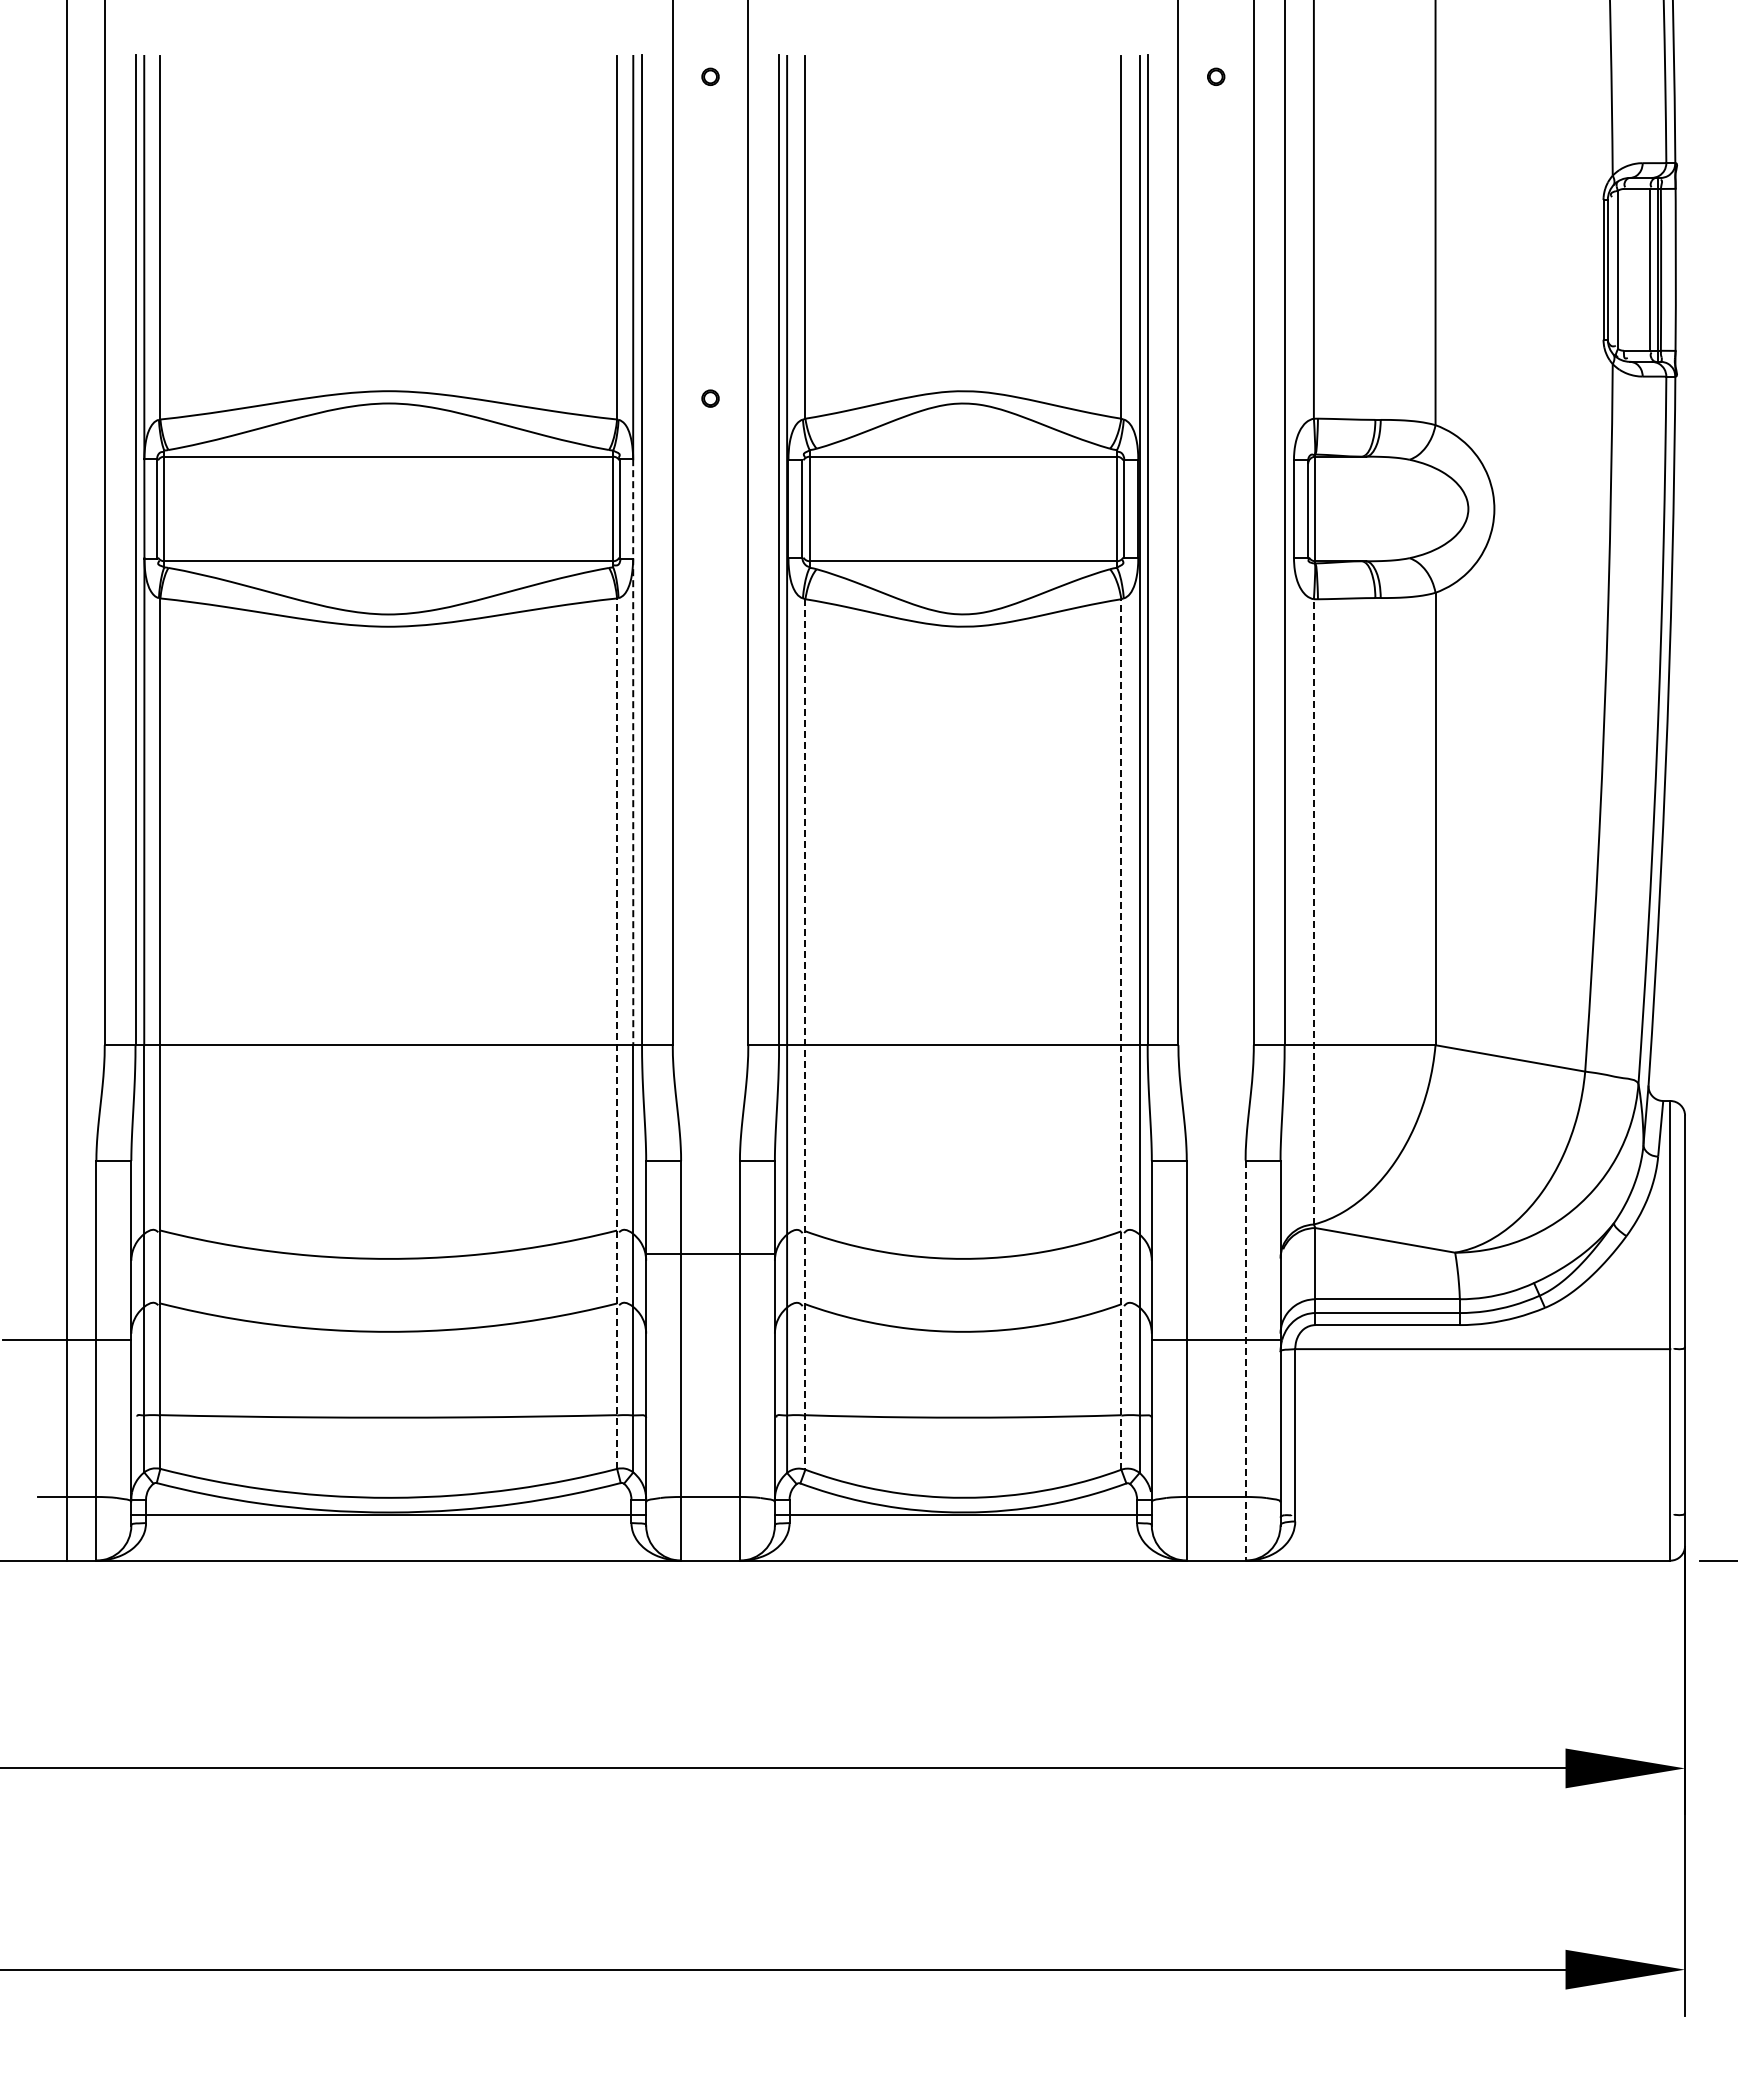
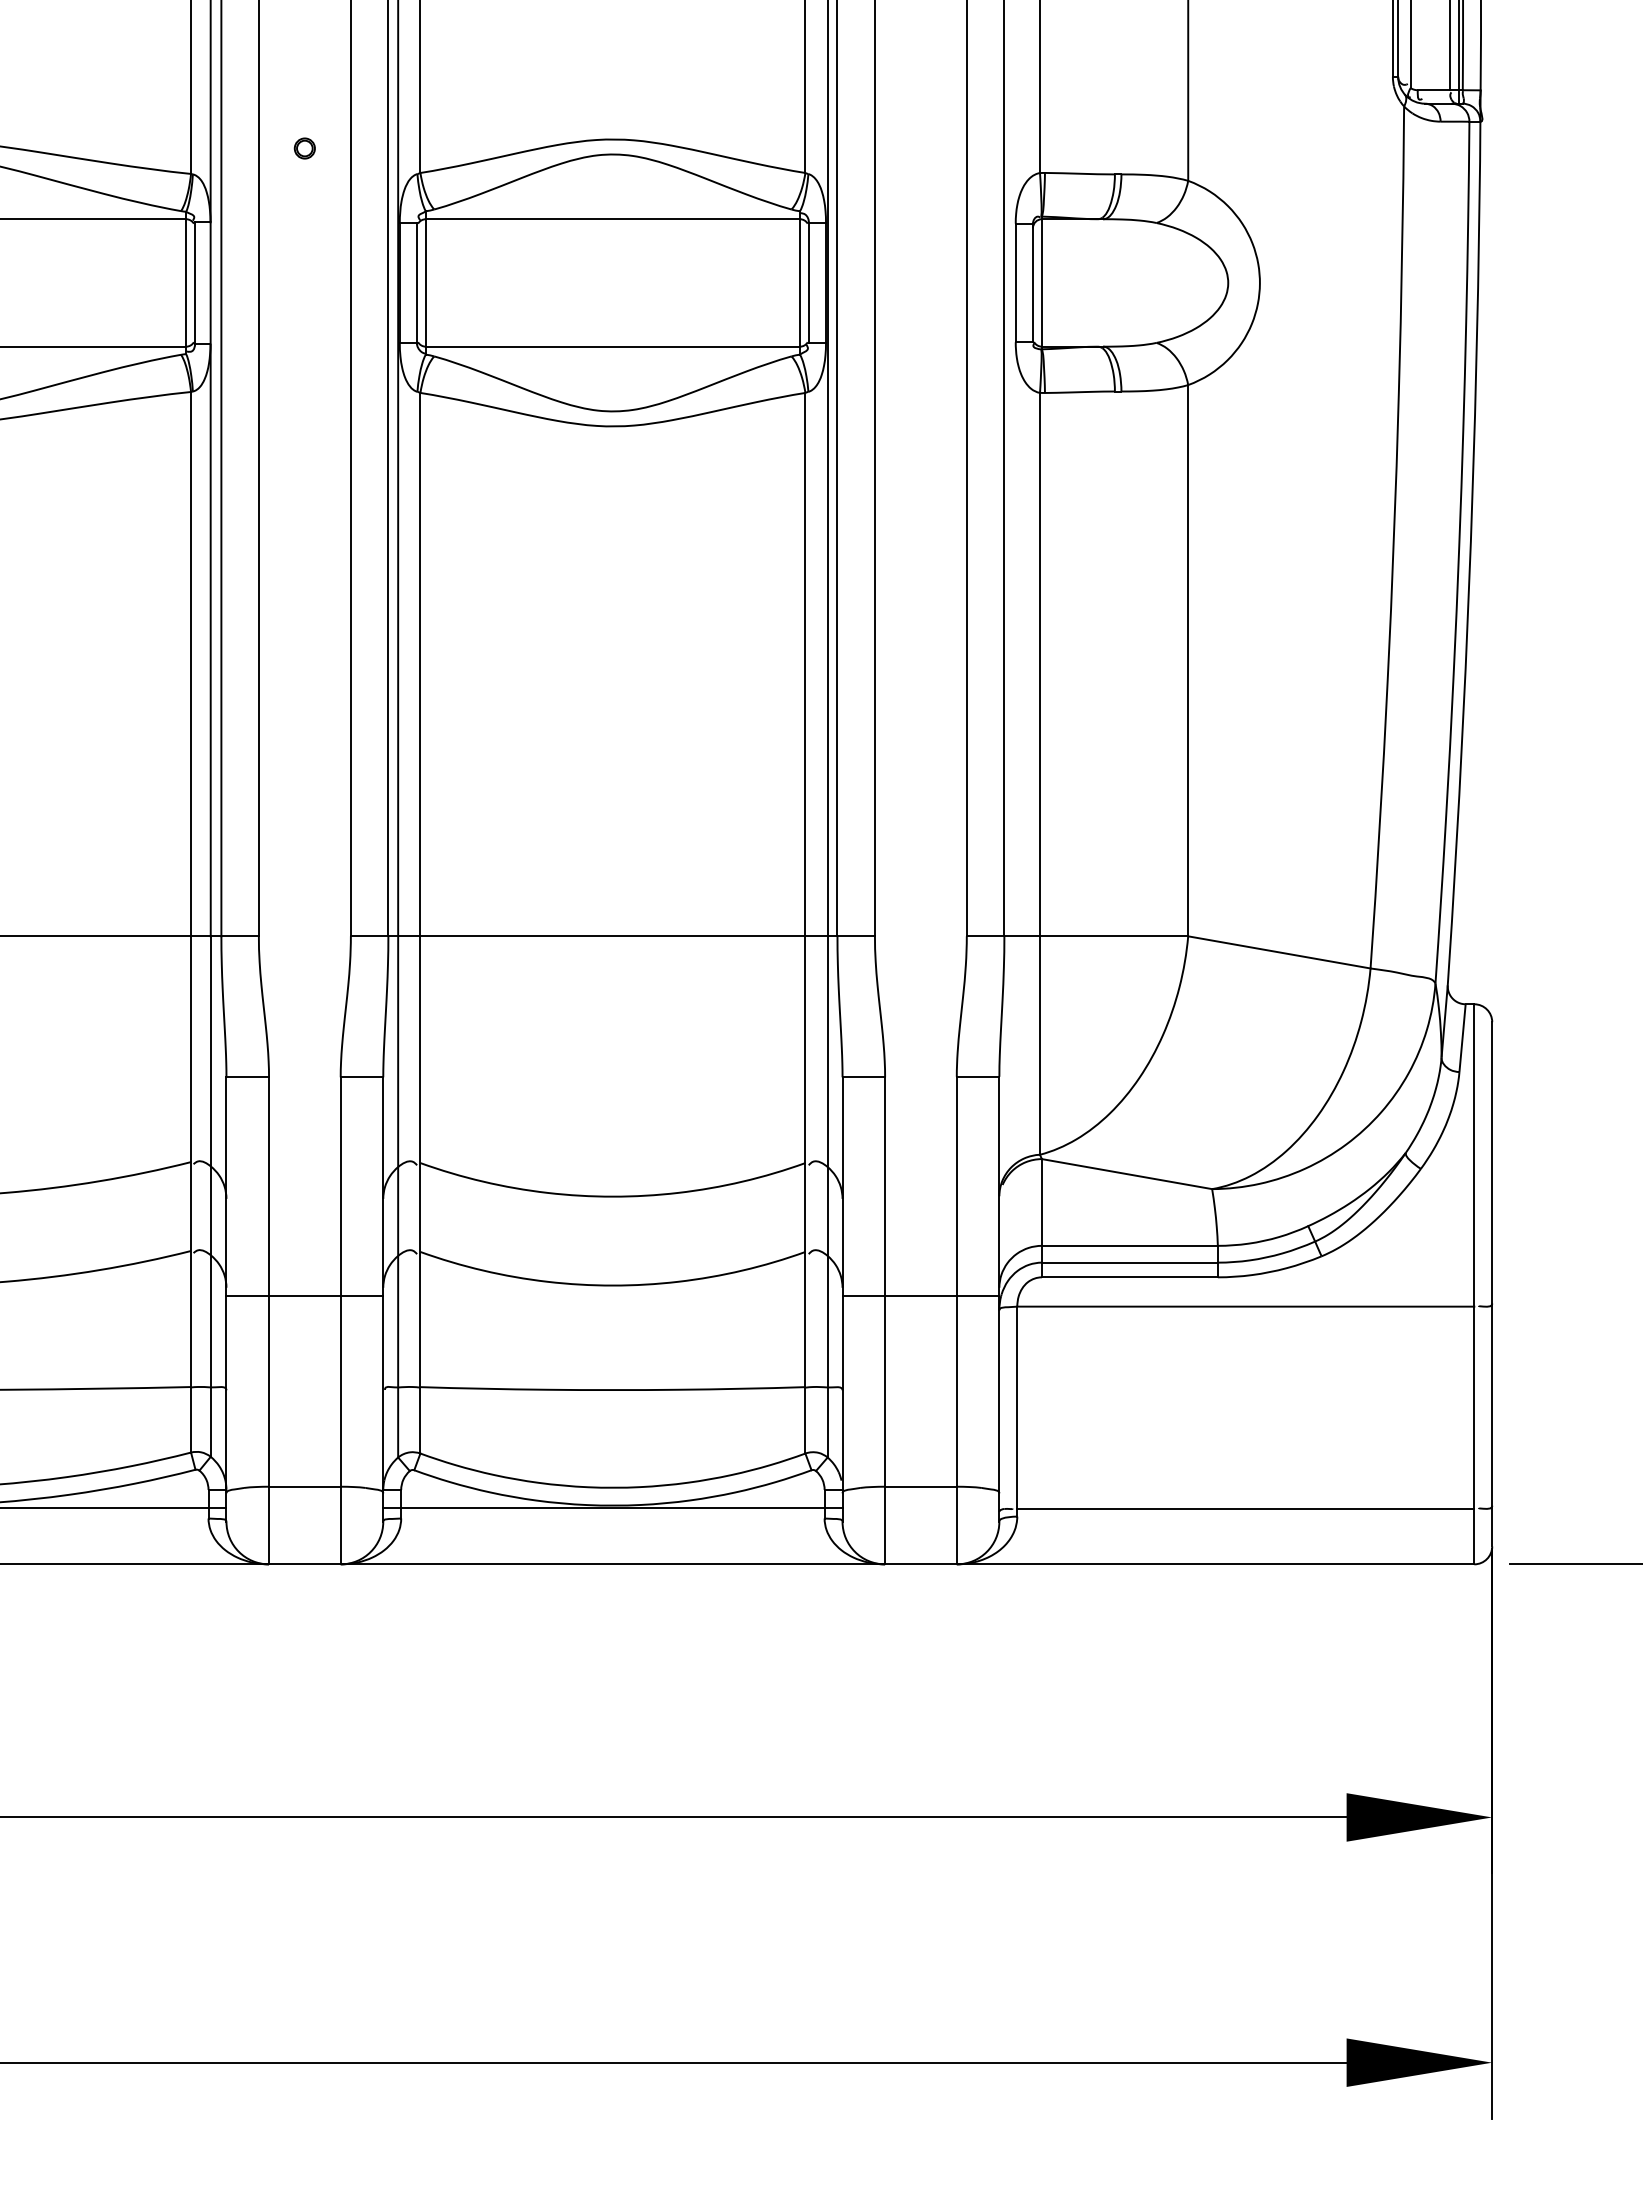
line: (633, 752) -> (211, 579), dashed -> solid
line: (1313, 911) -> (1039, 773), dashed -> solid
line: (617, 1033) -> (191, 922), dashed -> solid
line: (1121, 1033) -> (805, 922), dashed -> solid
line: (805, 1034) -> (420, 923), dashed -> solid
line: (710, 1254) -> (304, 1296), moved
line: (1245, 1361) -> (956, 1321), dashed -> solid
line: (1482, 1515) -> (1245, 1509), added

